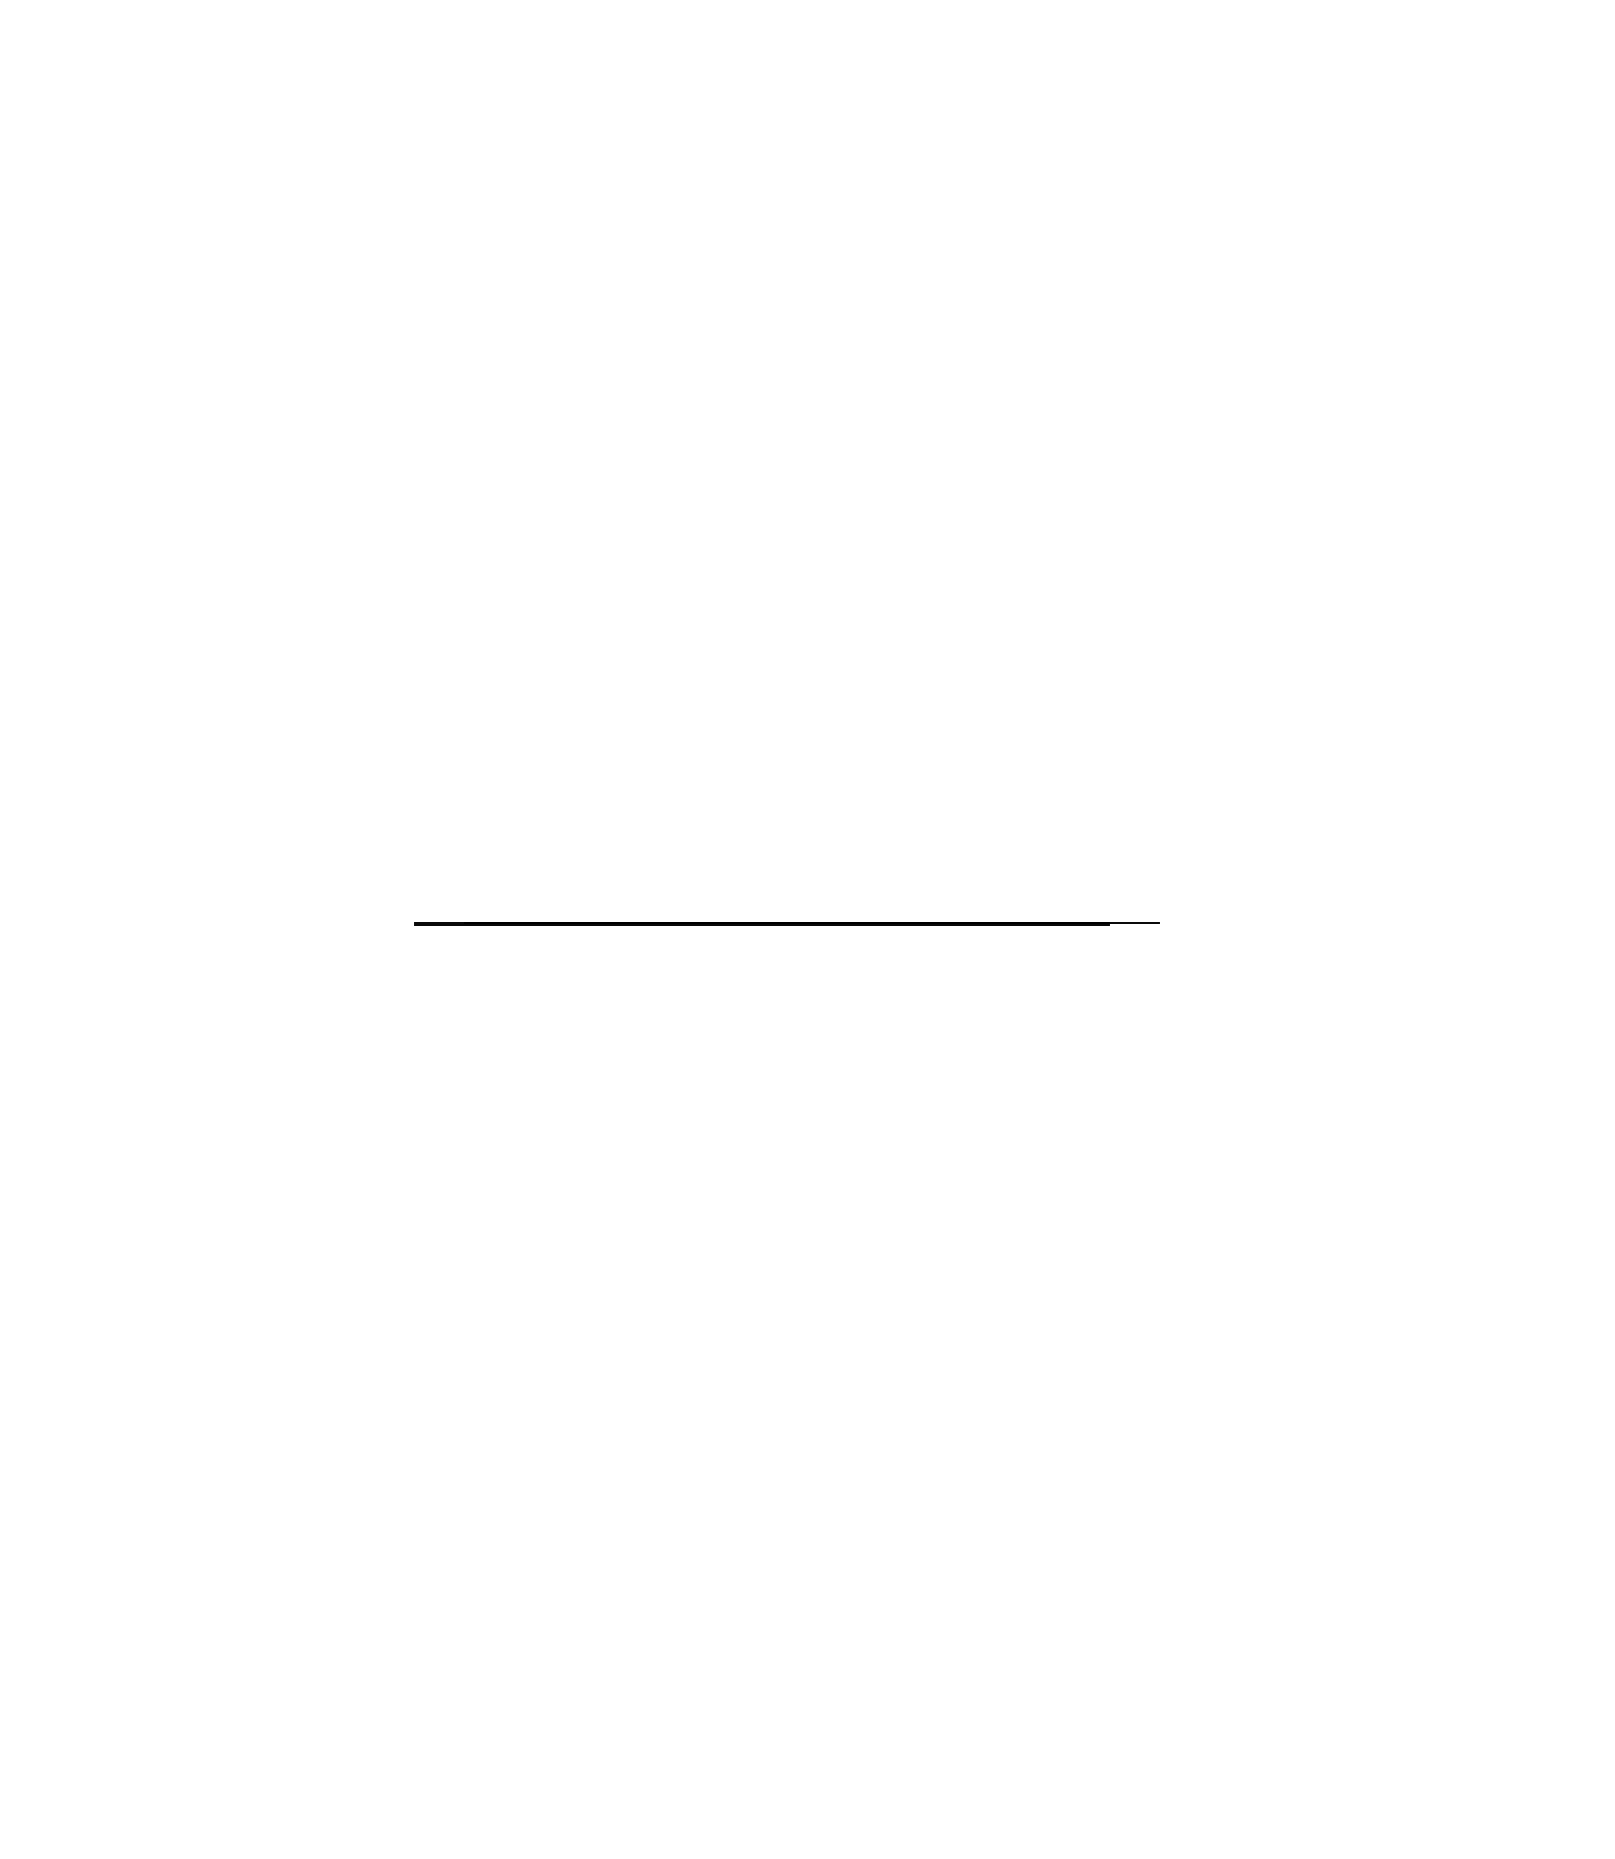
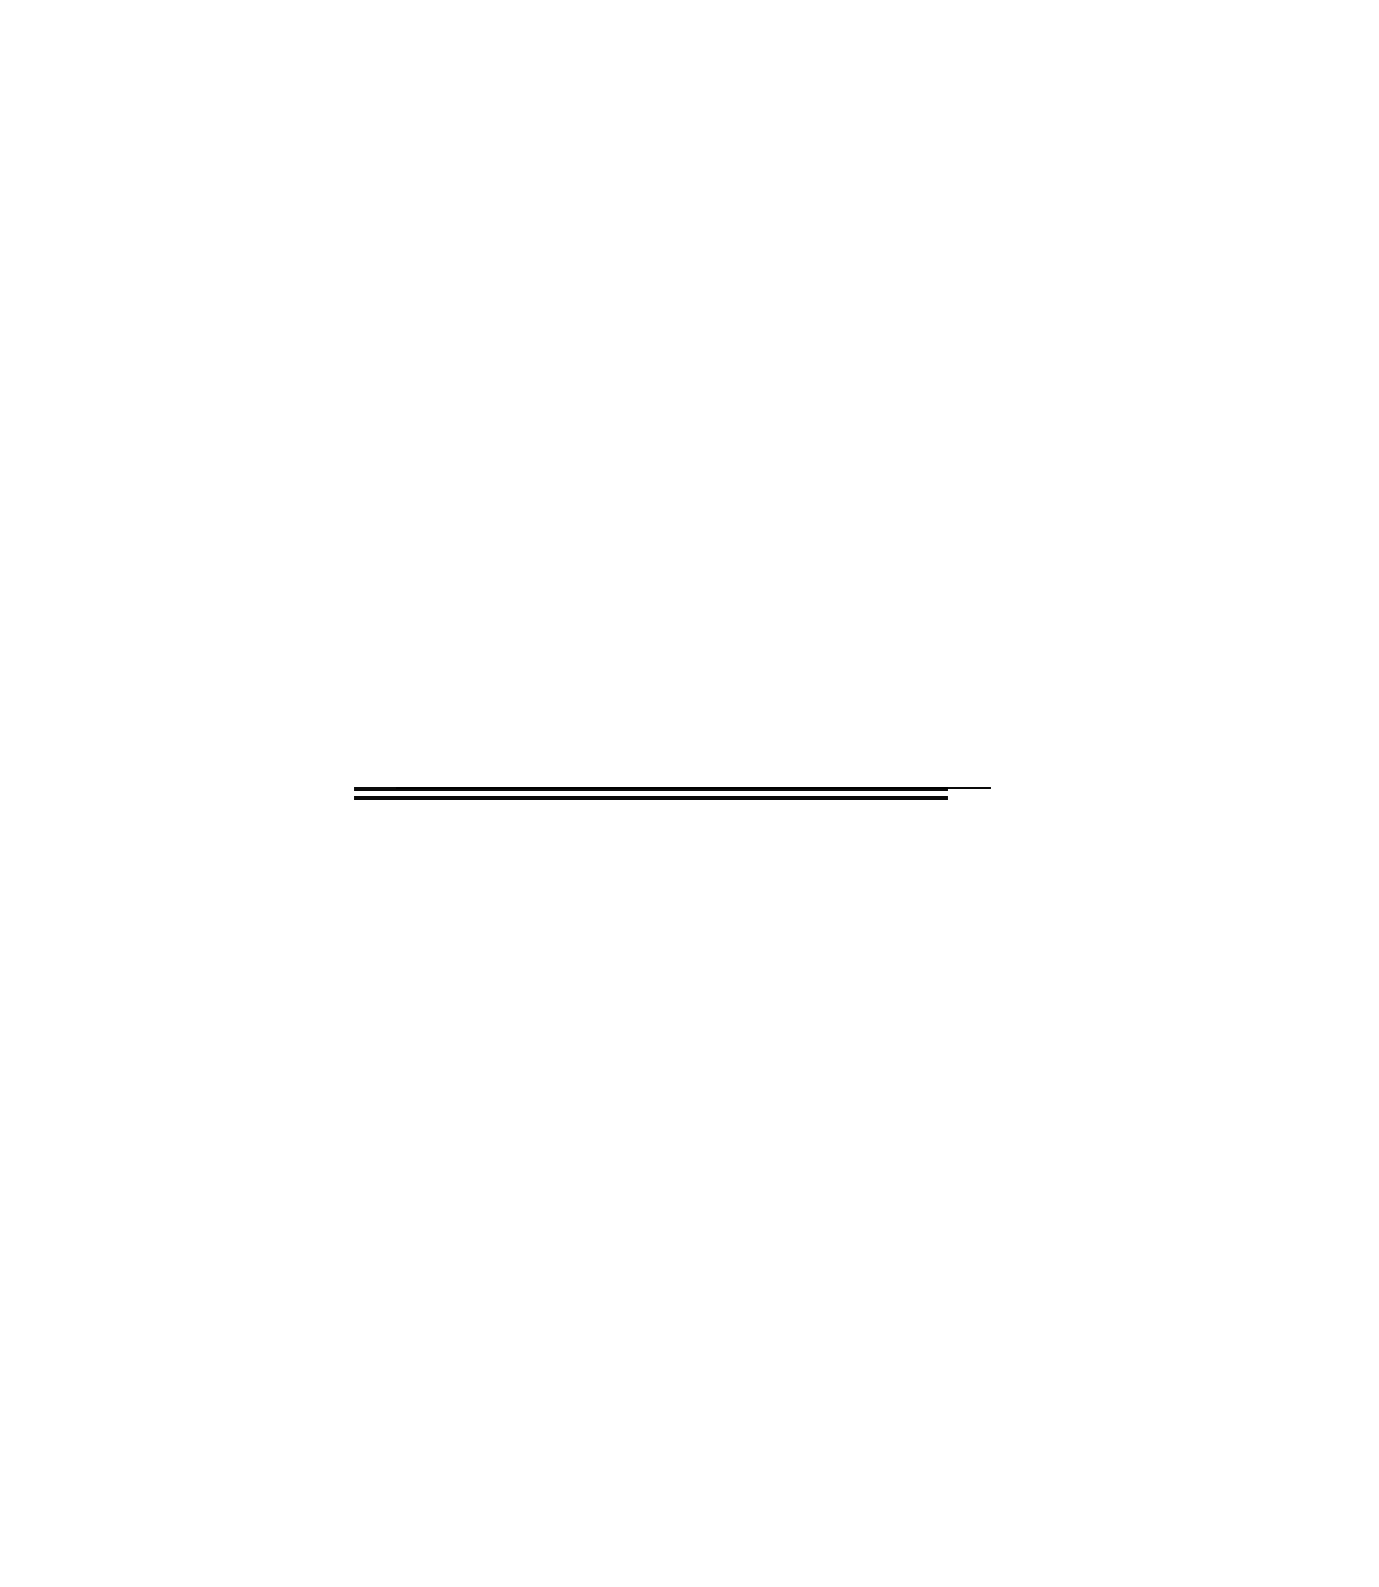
line: (761, 934) -> (650, 797), added

